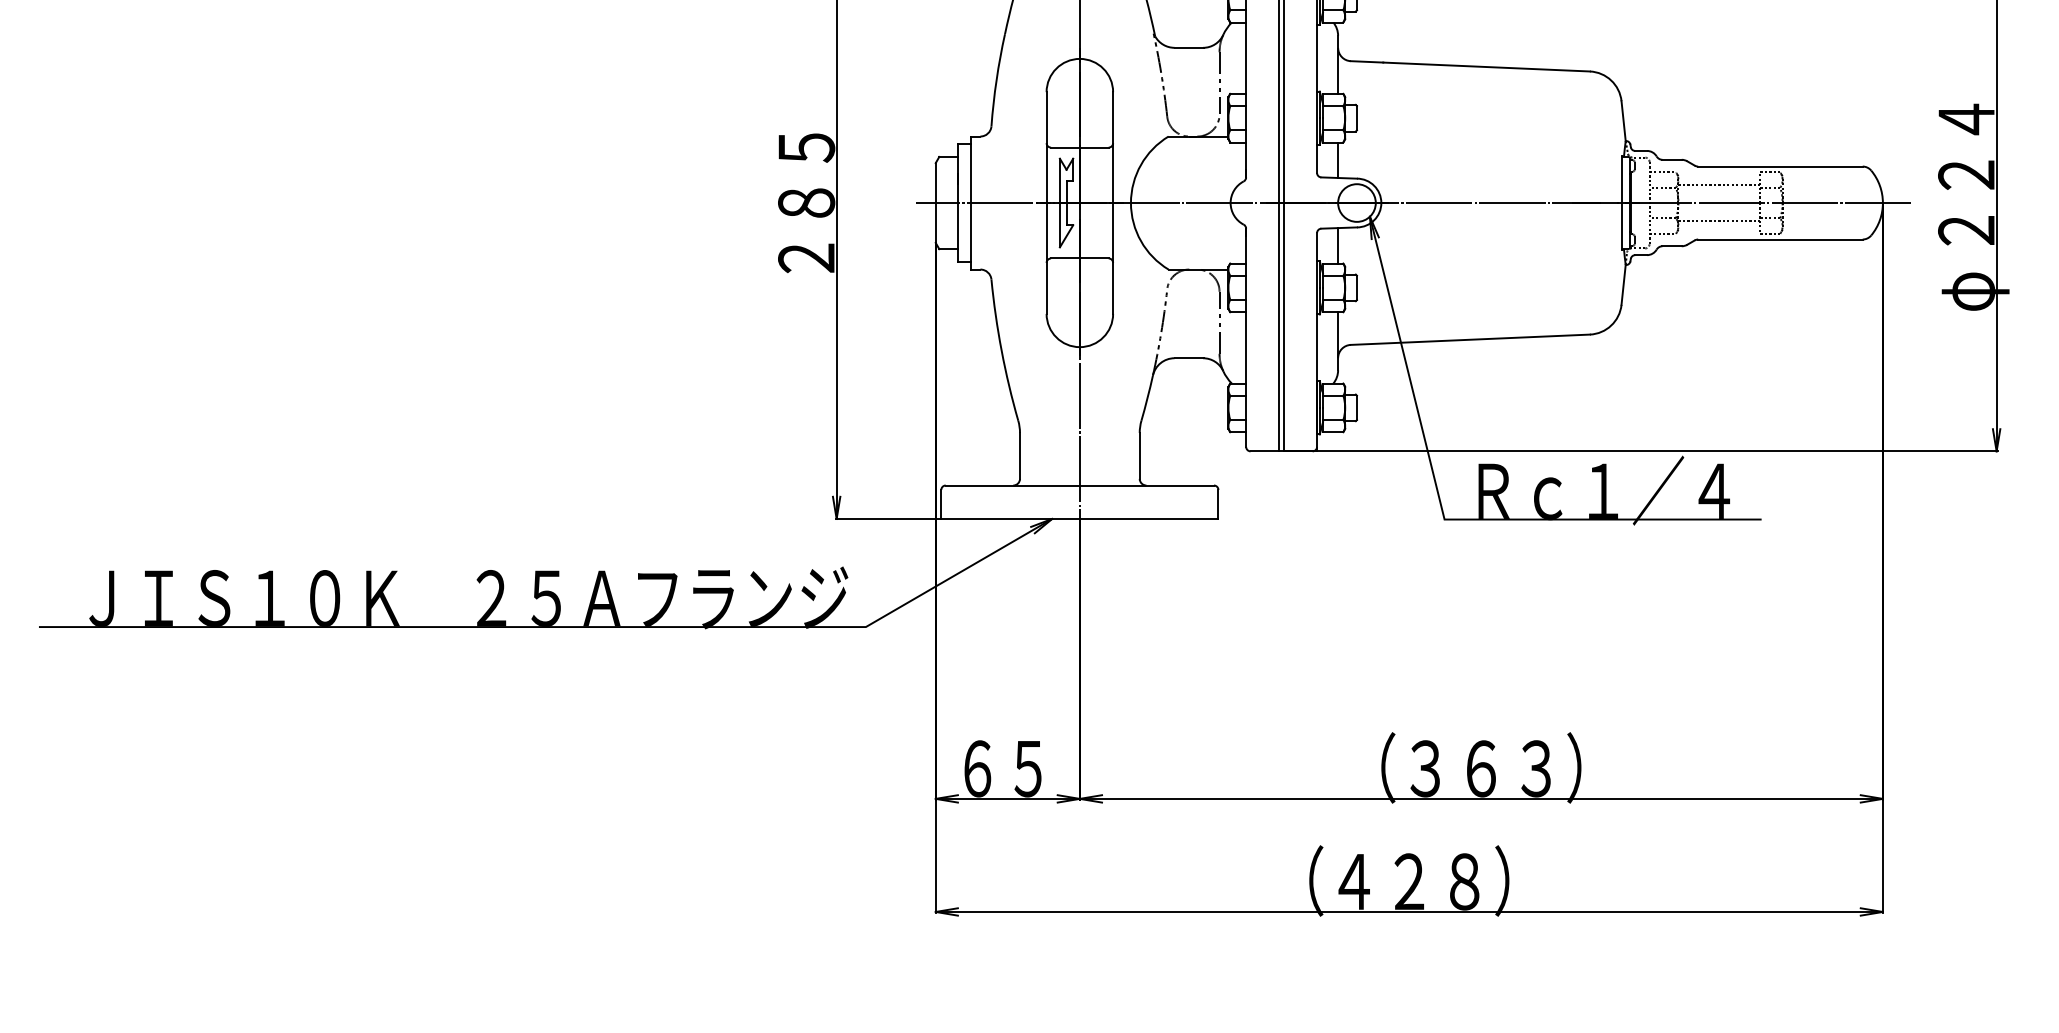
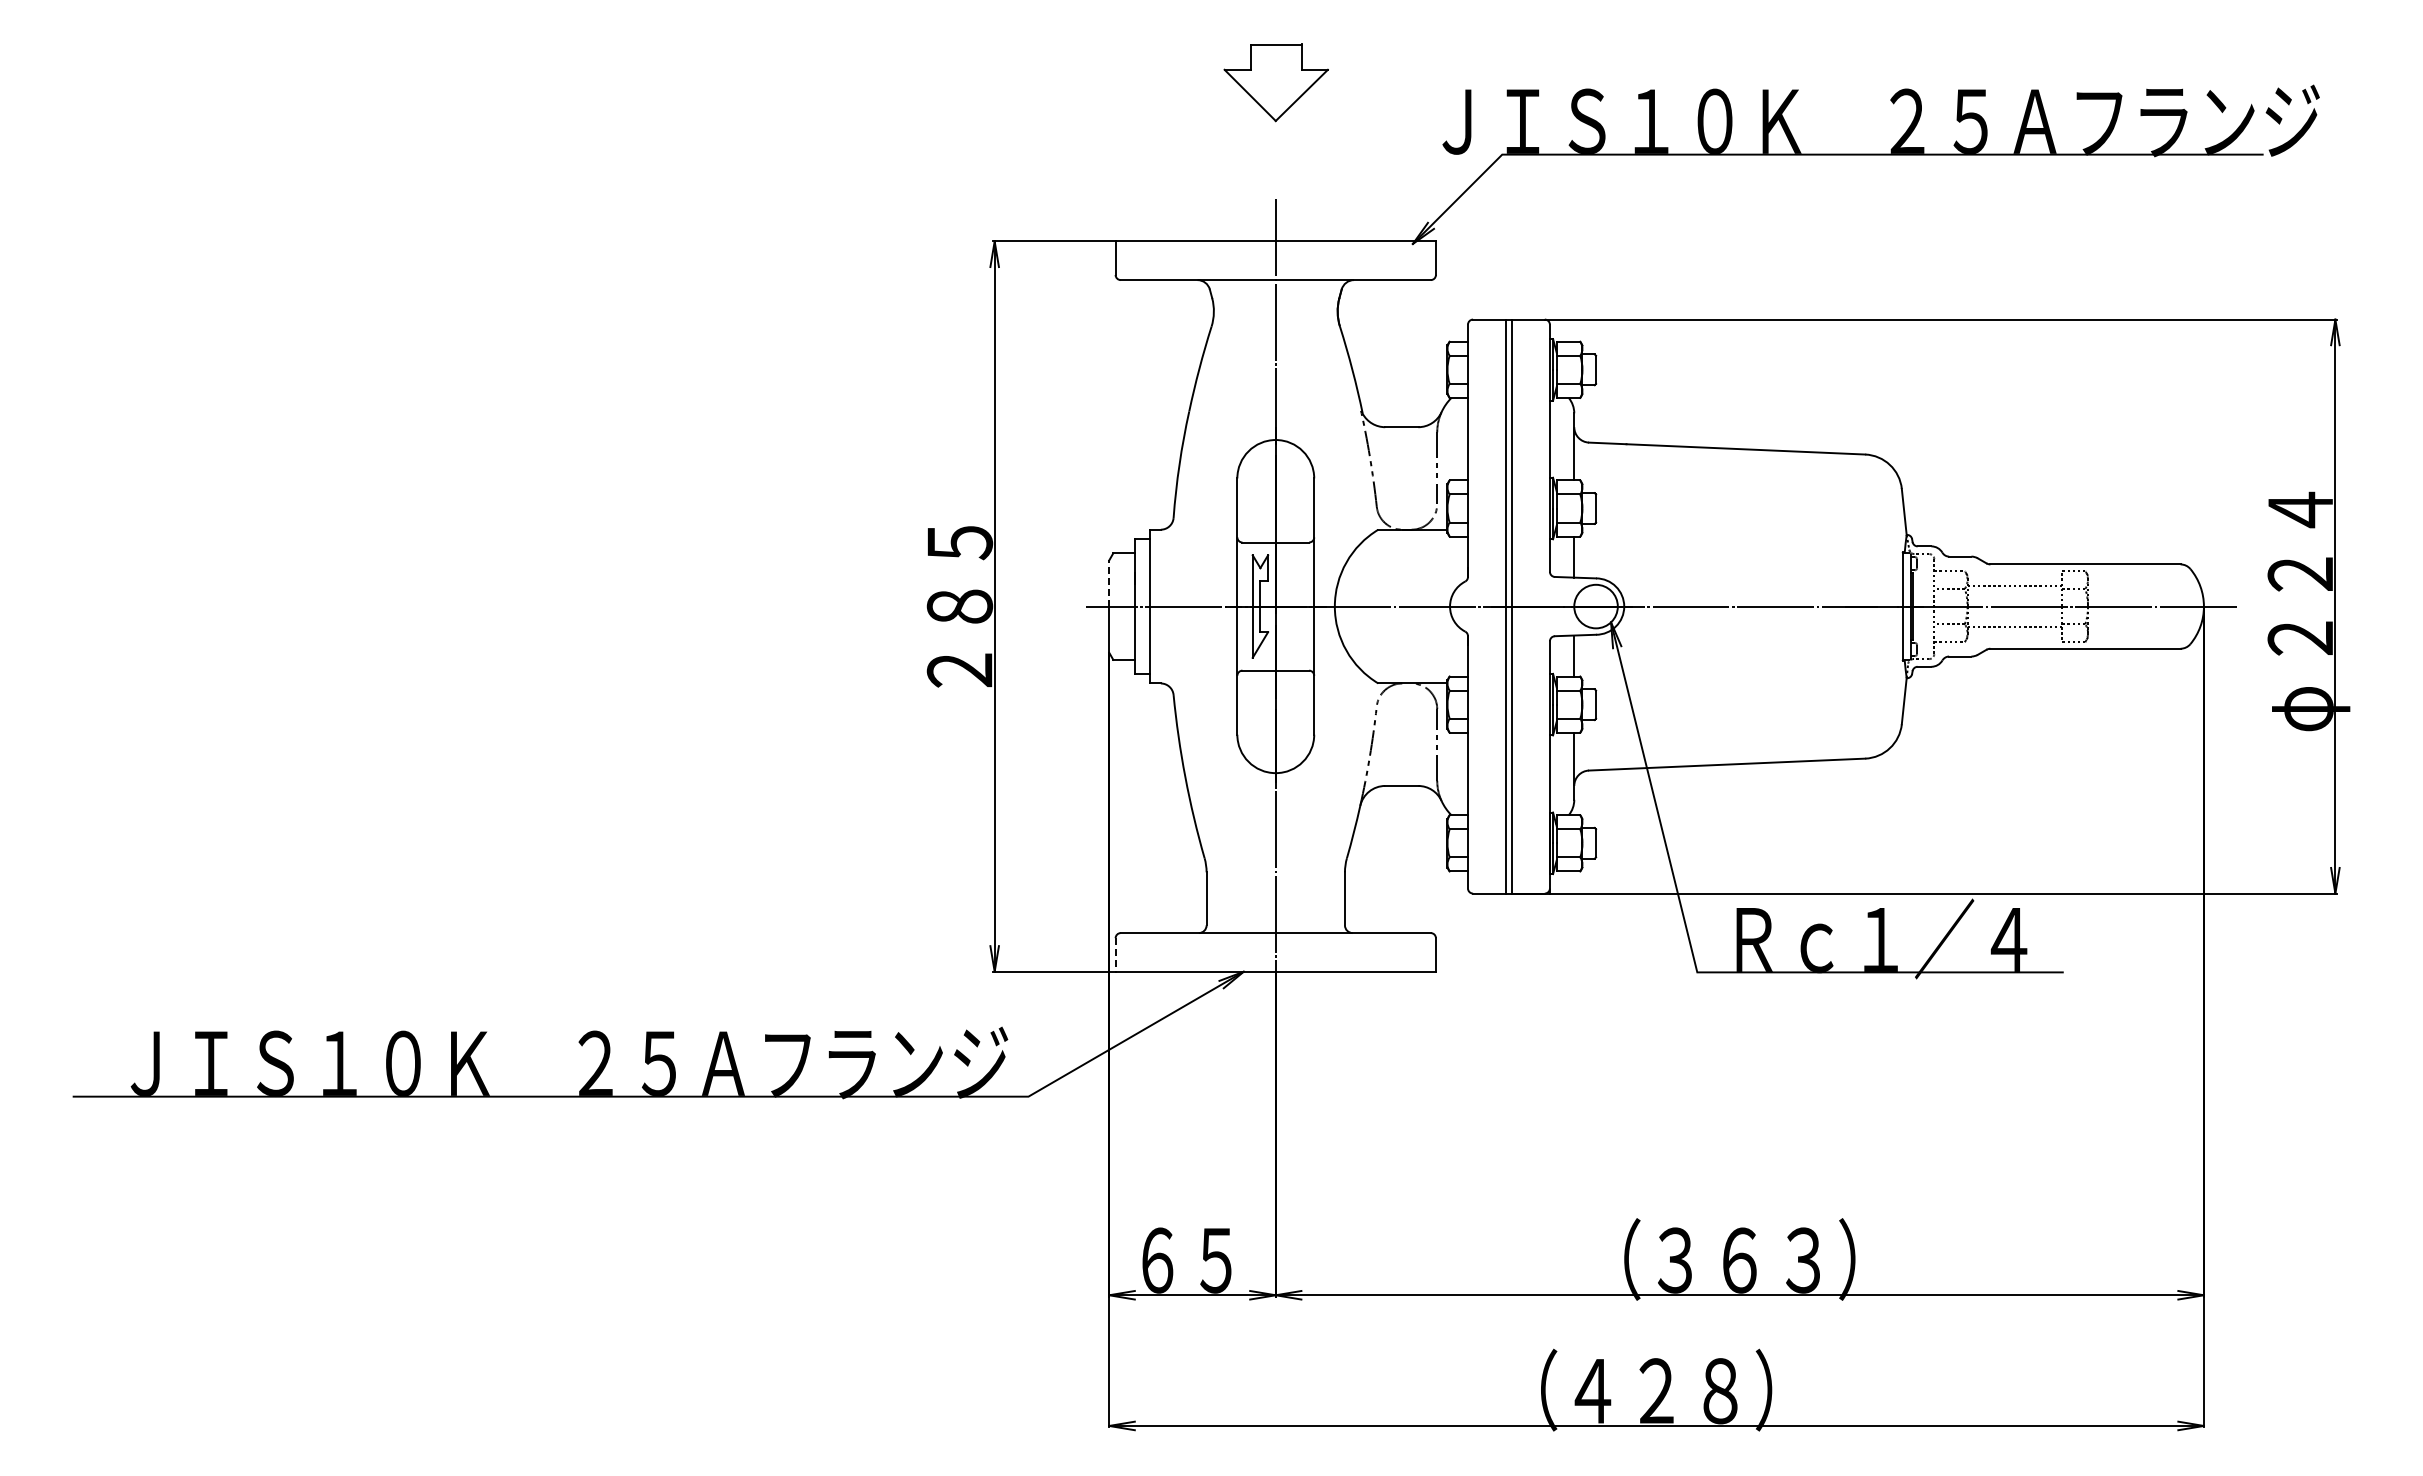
line: (935, 183) -> (1109, 583), solid -> dashed
line: (941, 504) -> (1115, 954), solid -> dashed

